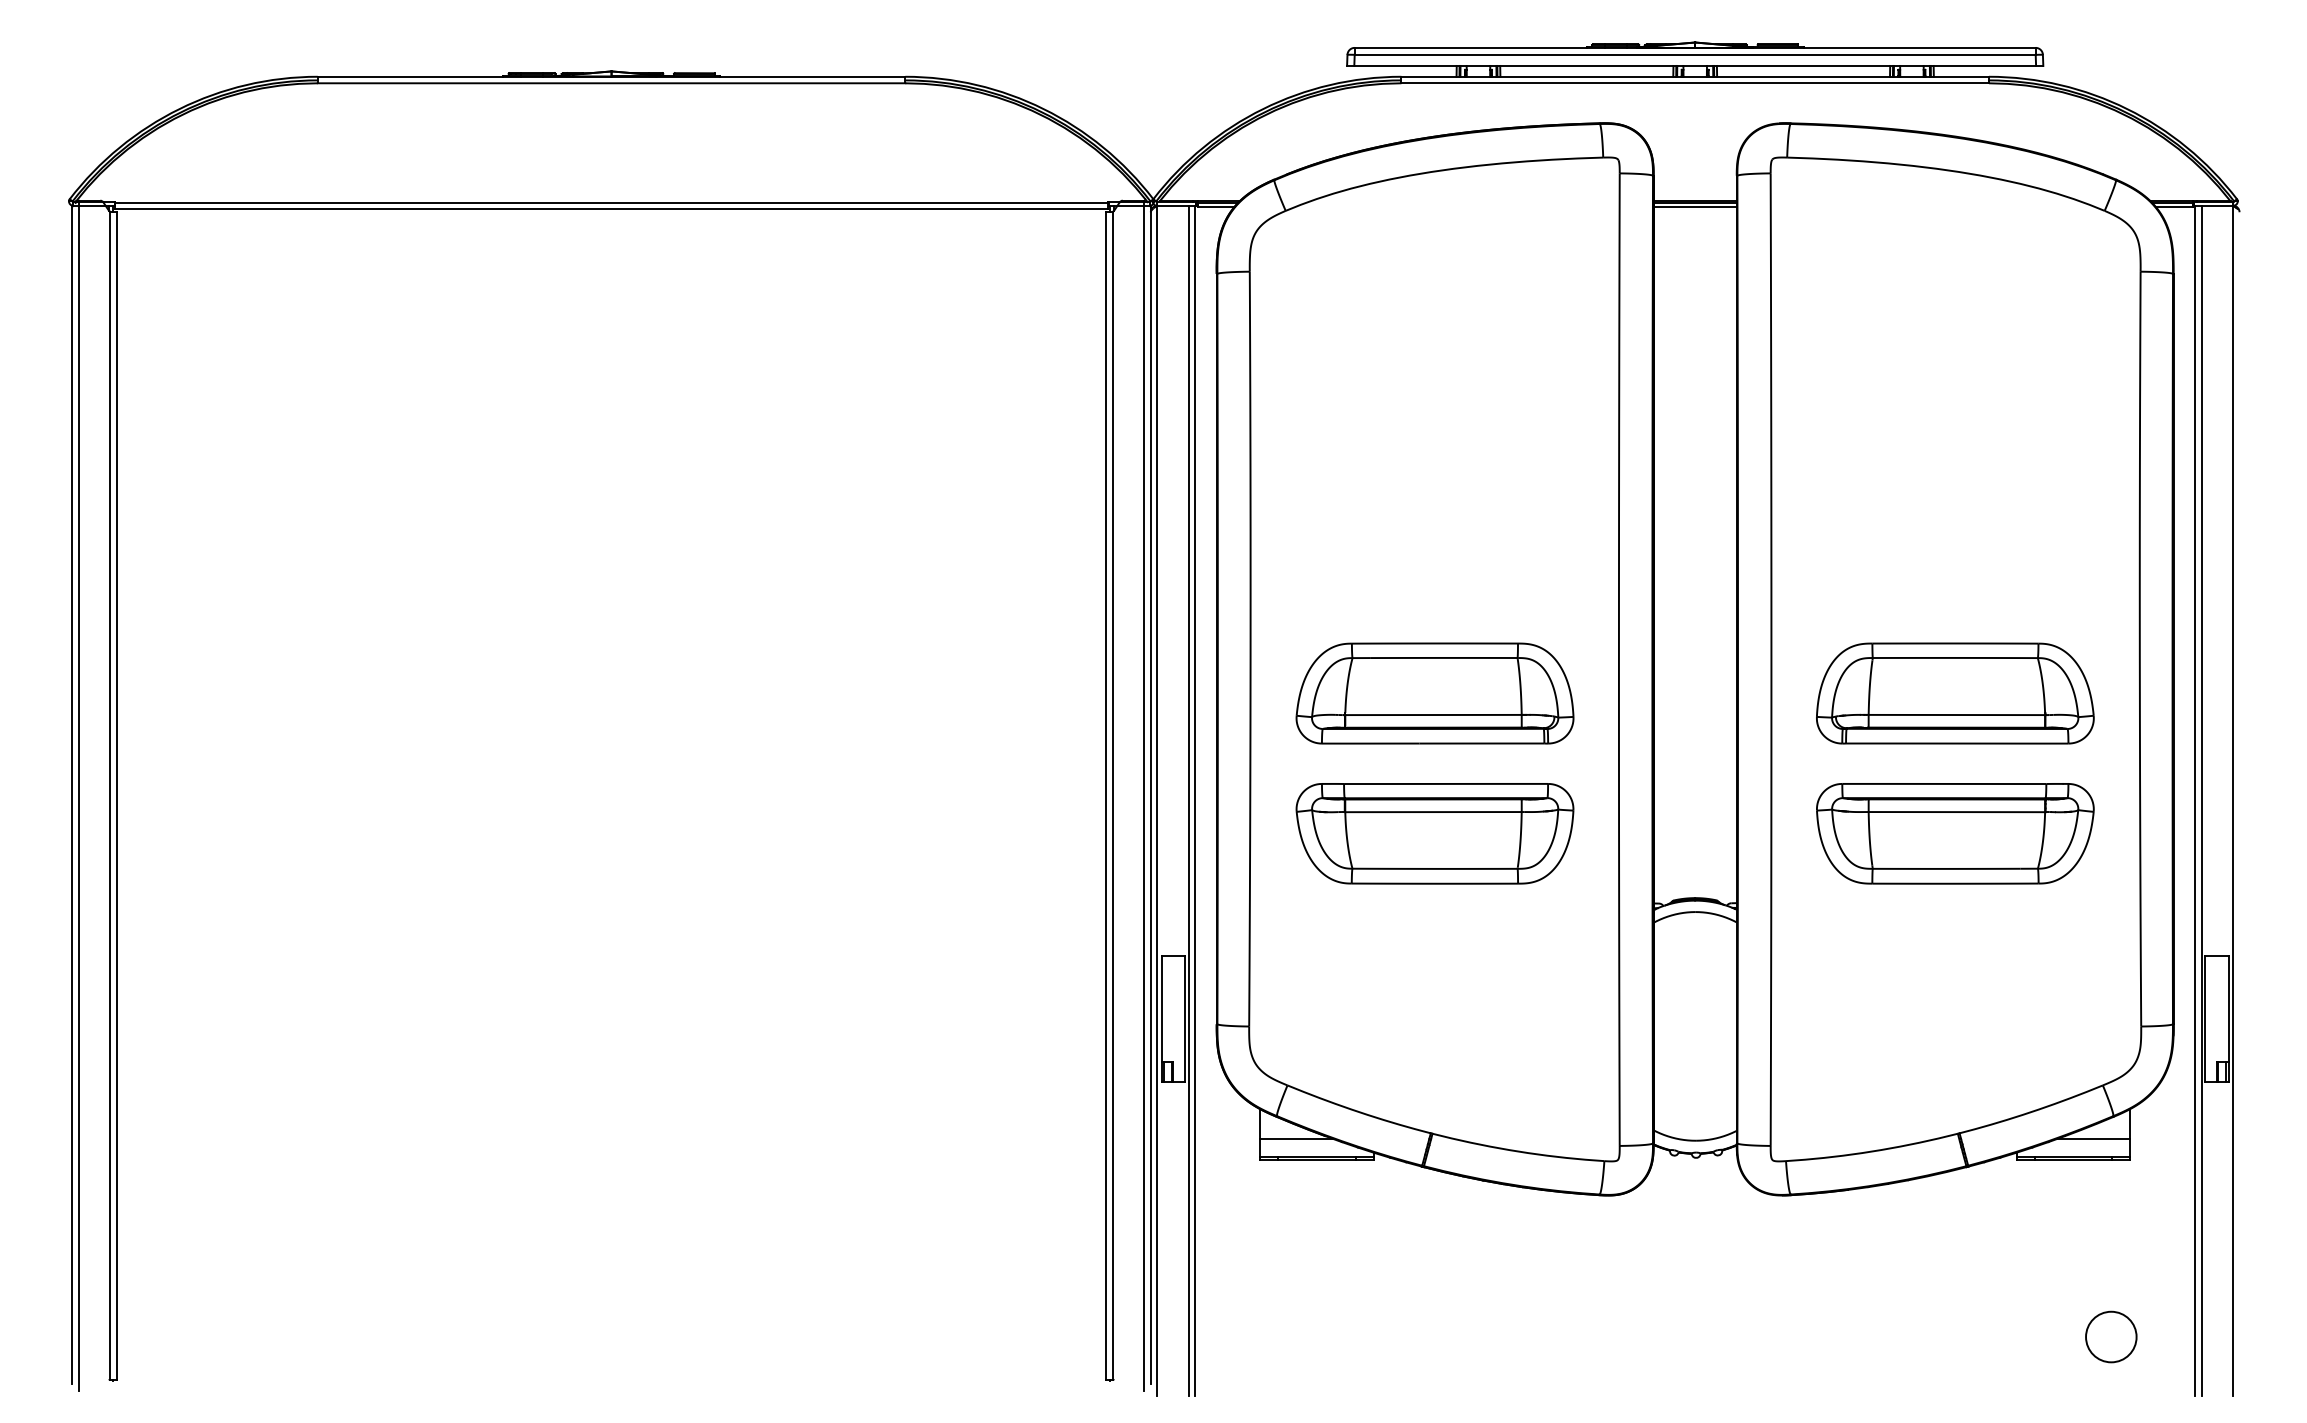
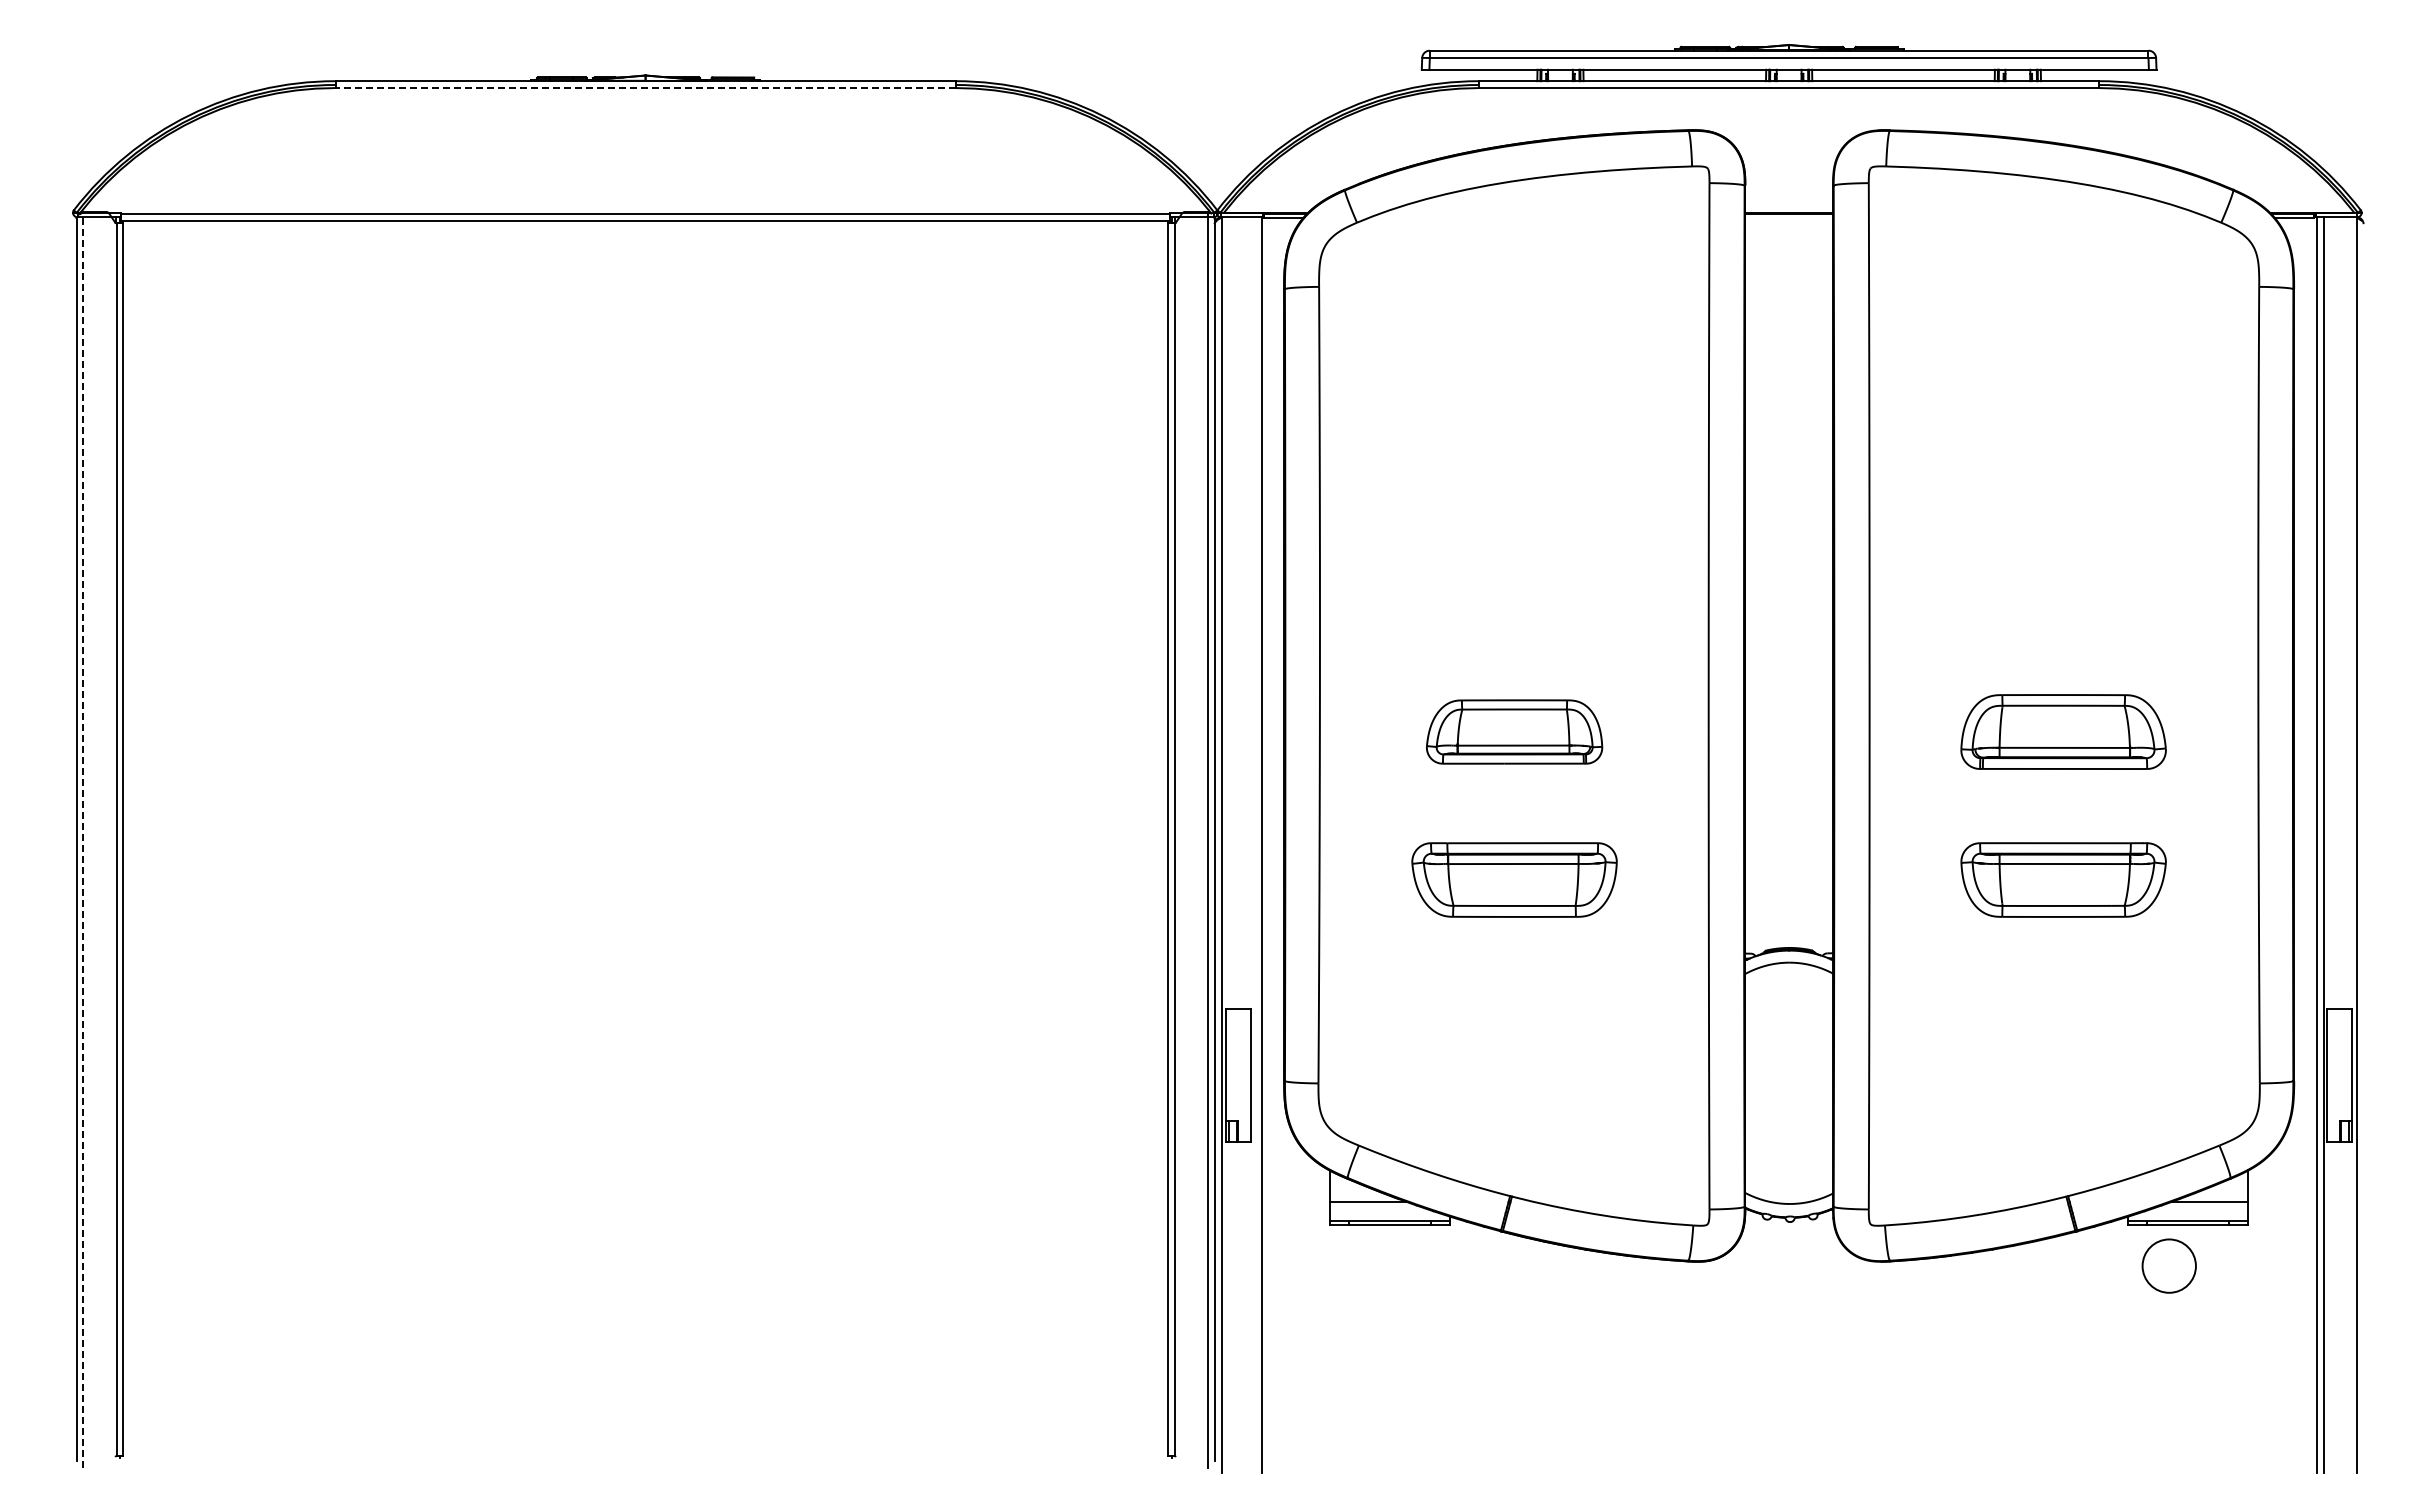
line: (611, 83) -> (645, 88), solid -> dashed
line: (1695, 206) -> (1789, 218), removed
part: (1434, 693) -> (1514, 731), size x0.6
part: (1955, 693) -> (2063, 731), size x0.7
line: (78, 795) -> (83, 839), solid -> dashed
line: (1188, 800) -> (1254, 844), removed
part: (1434, 833) -> (1514, 879), size x0.7
part: (1955, 833) -> (2063, 879), size x0.7
circle: (2110, 1336) -> (2168, 1265), moved

